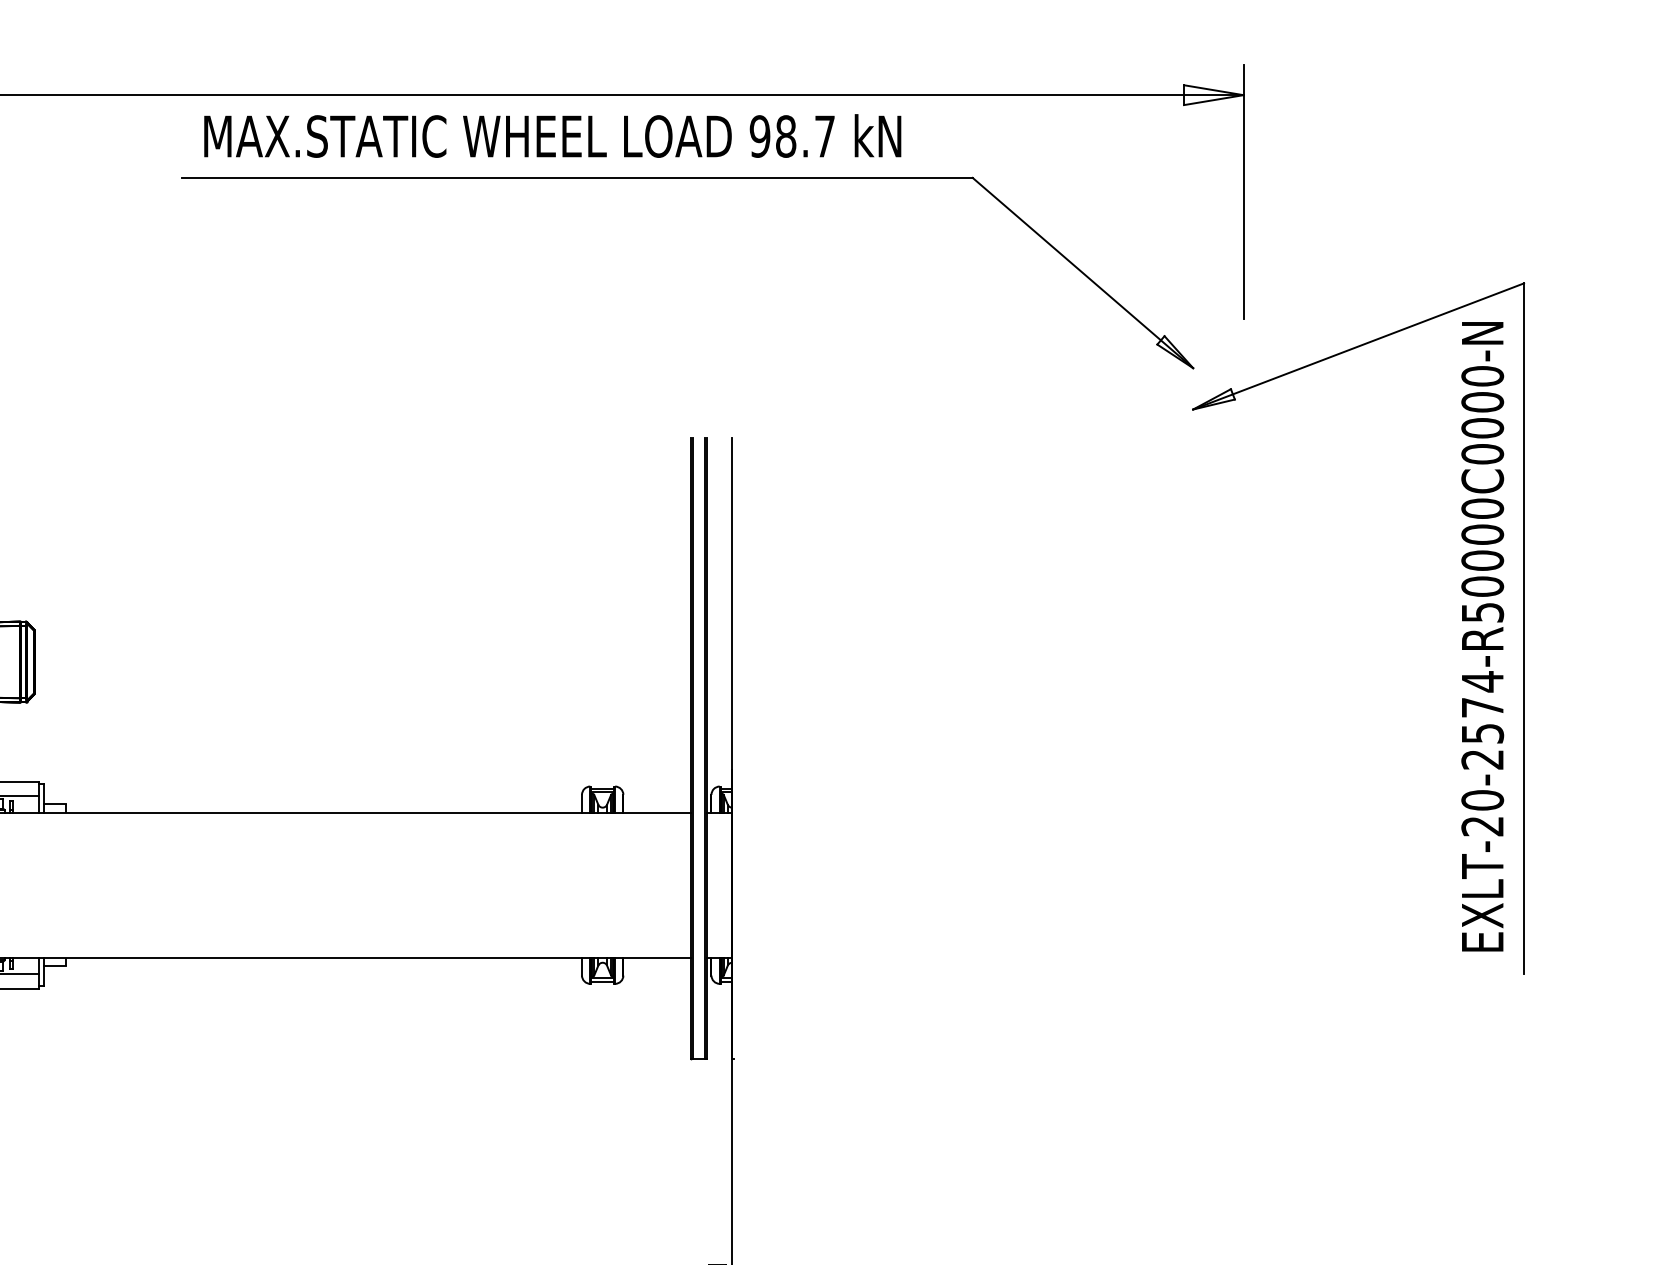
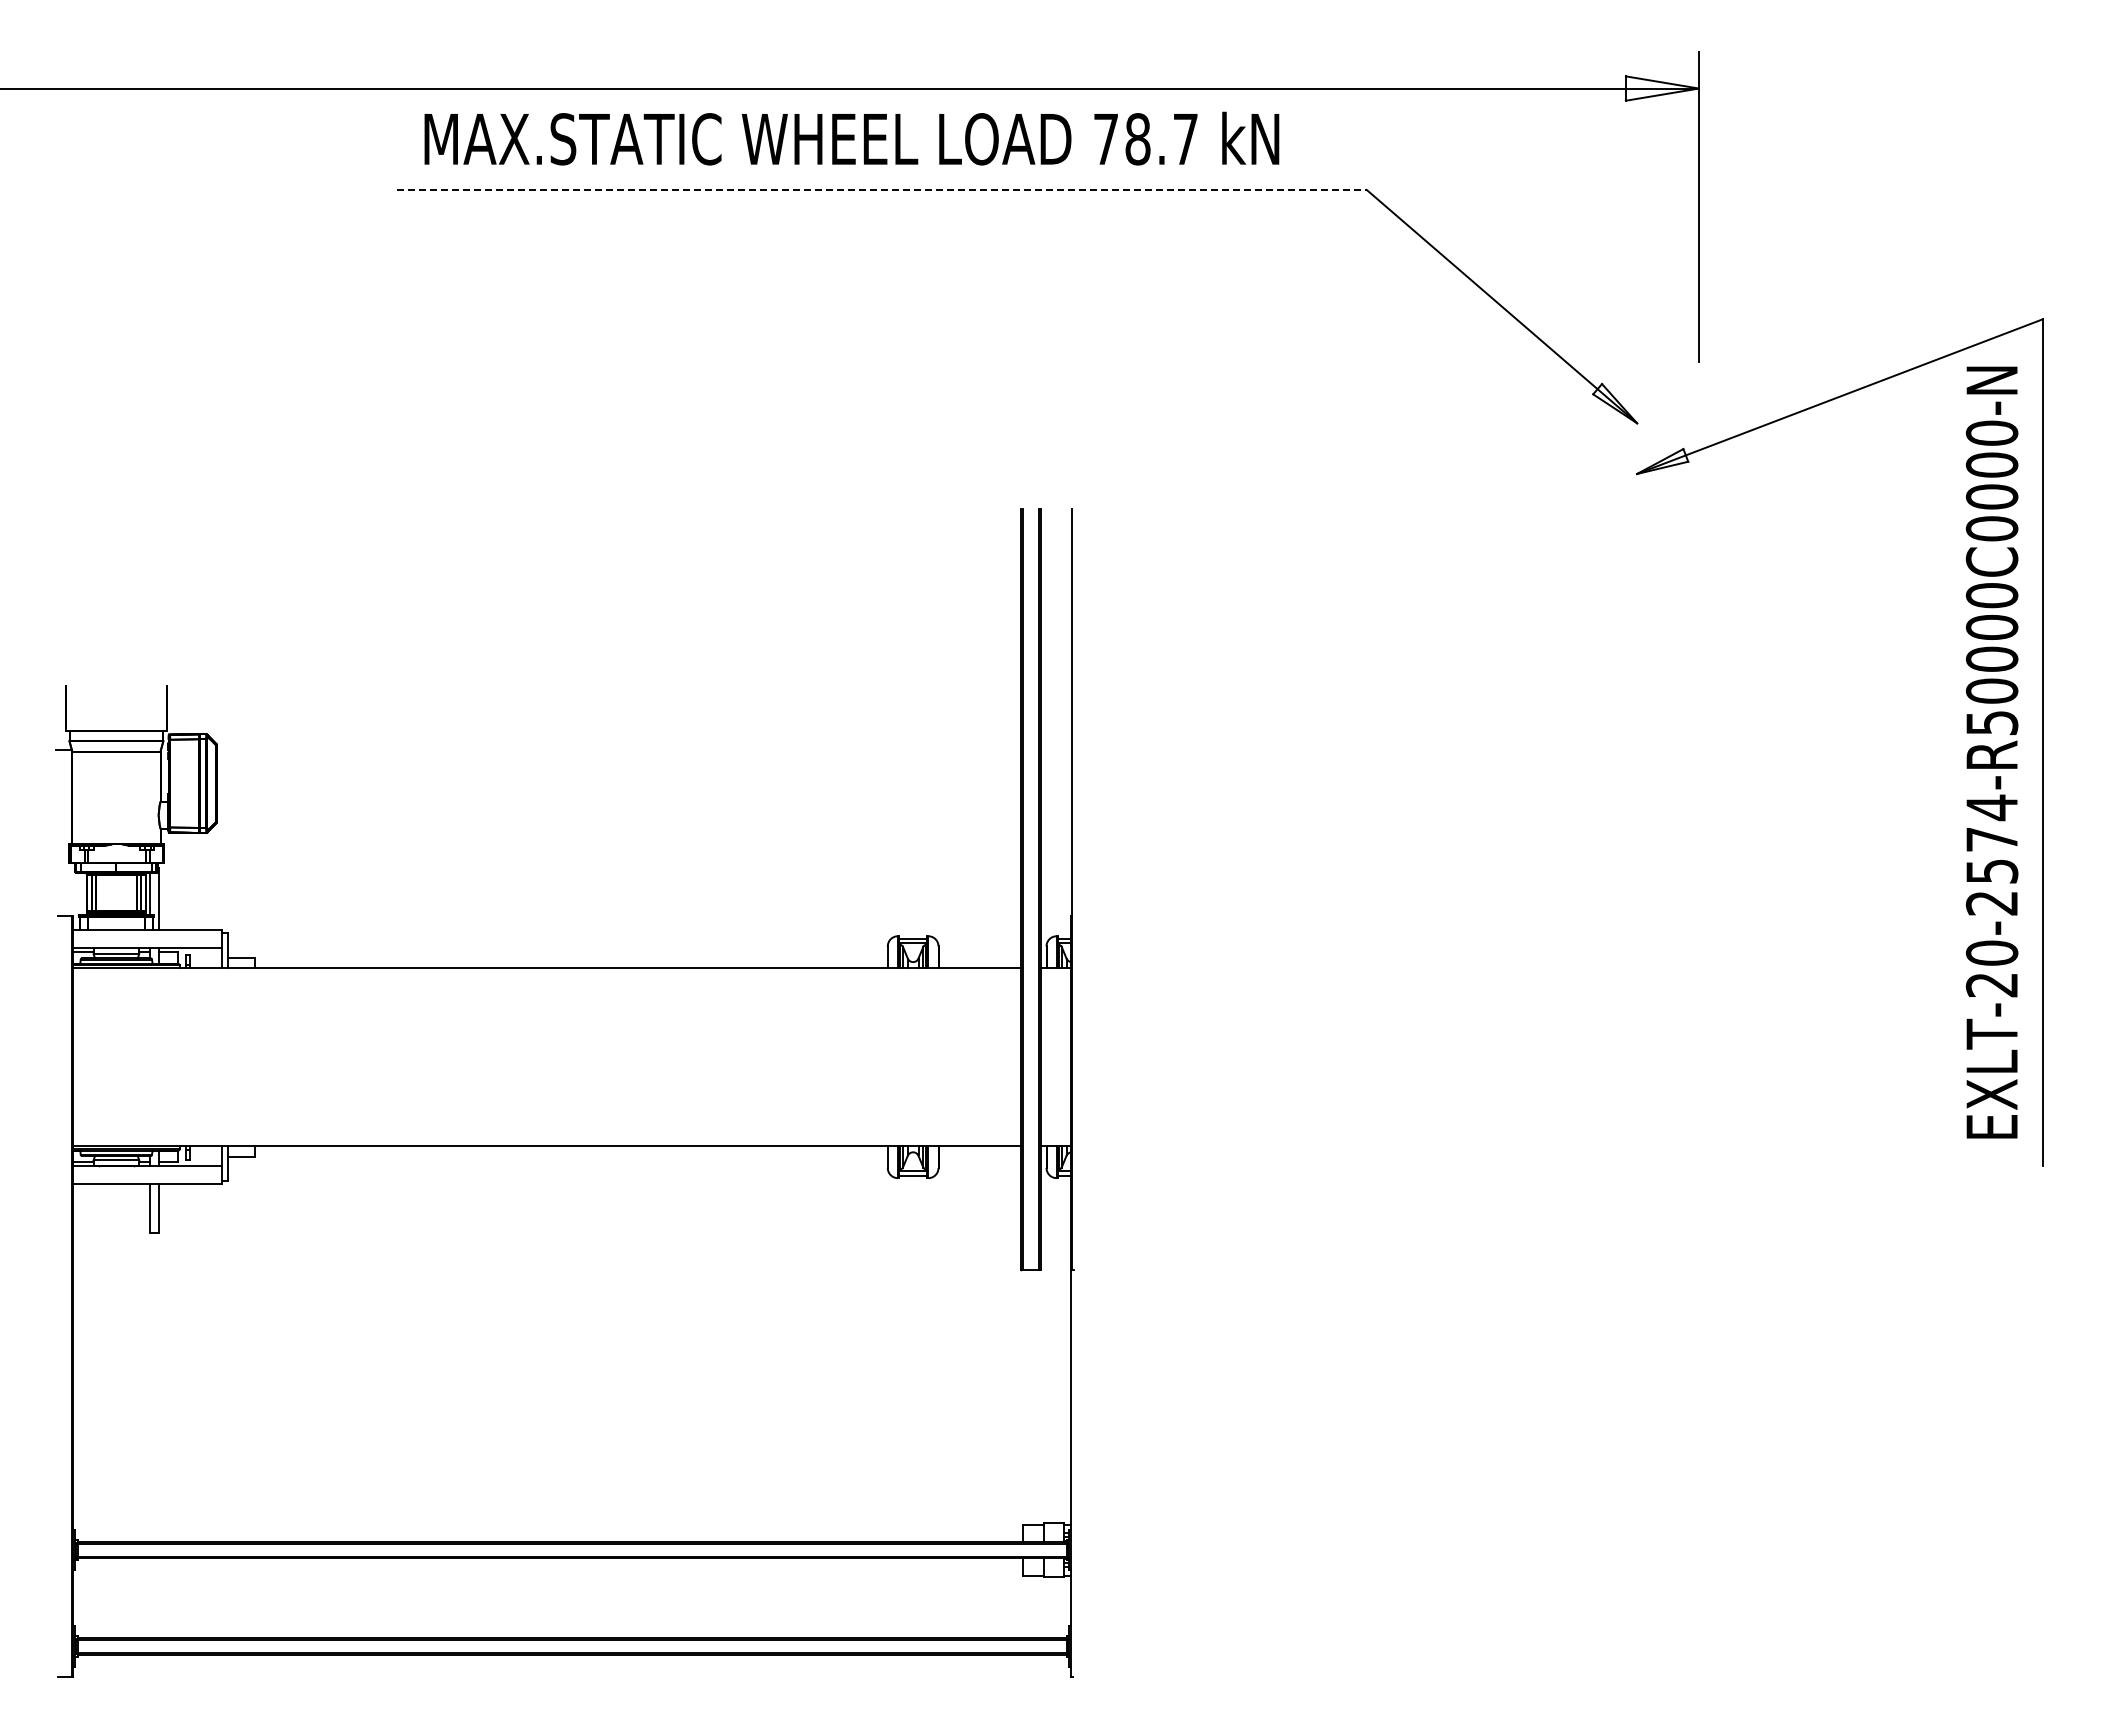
text: (759, 136) -> (1105, 139), 98.7 -> 78.7
line: (576, 177) -> (881, 189), solid -> dashed

